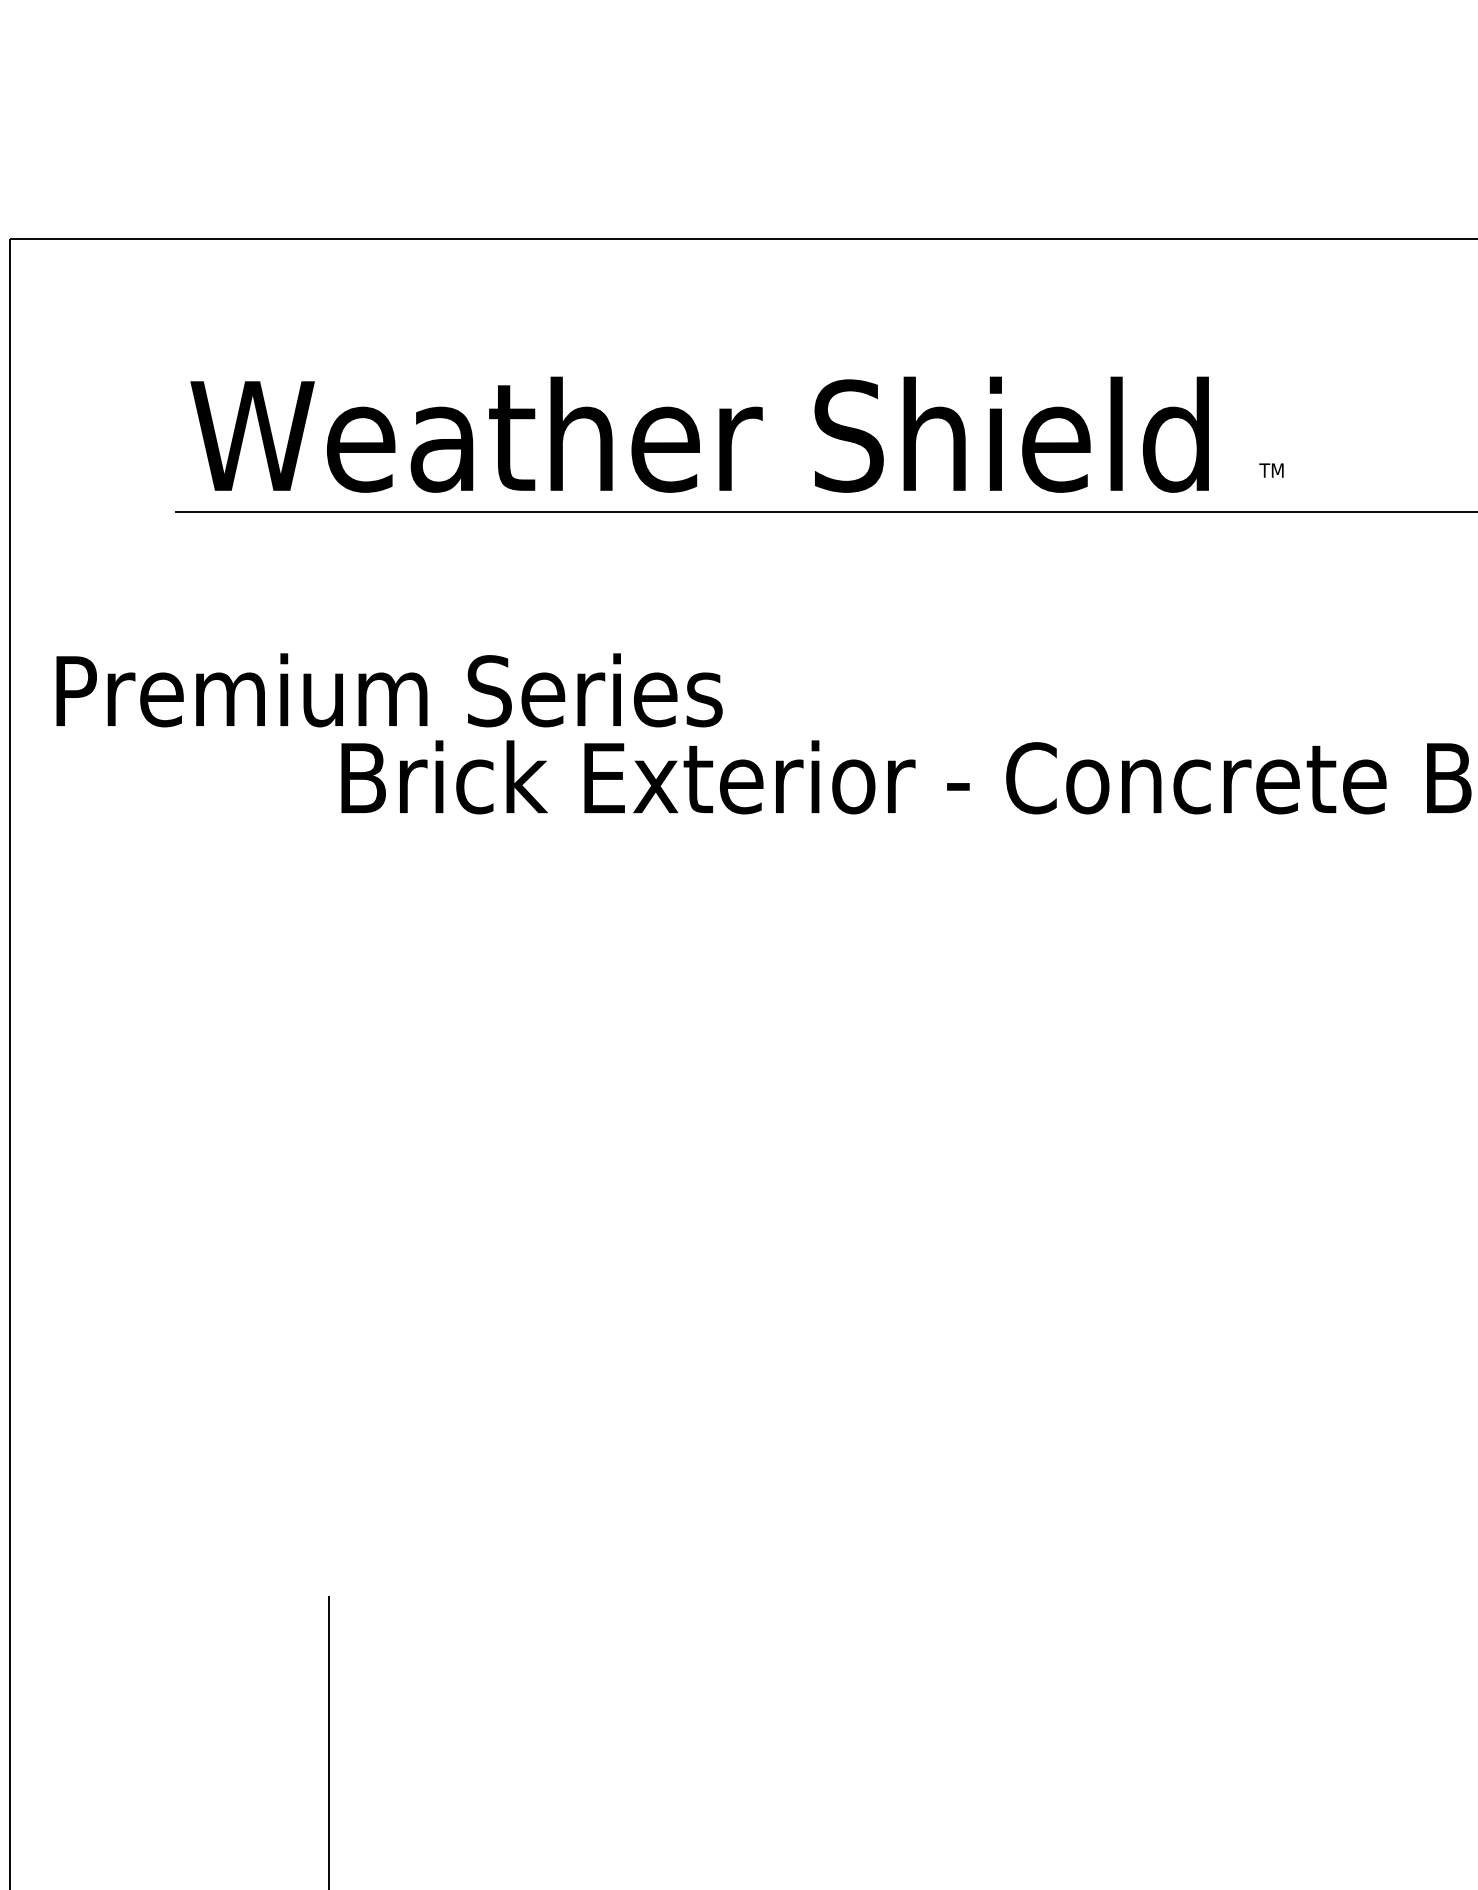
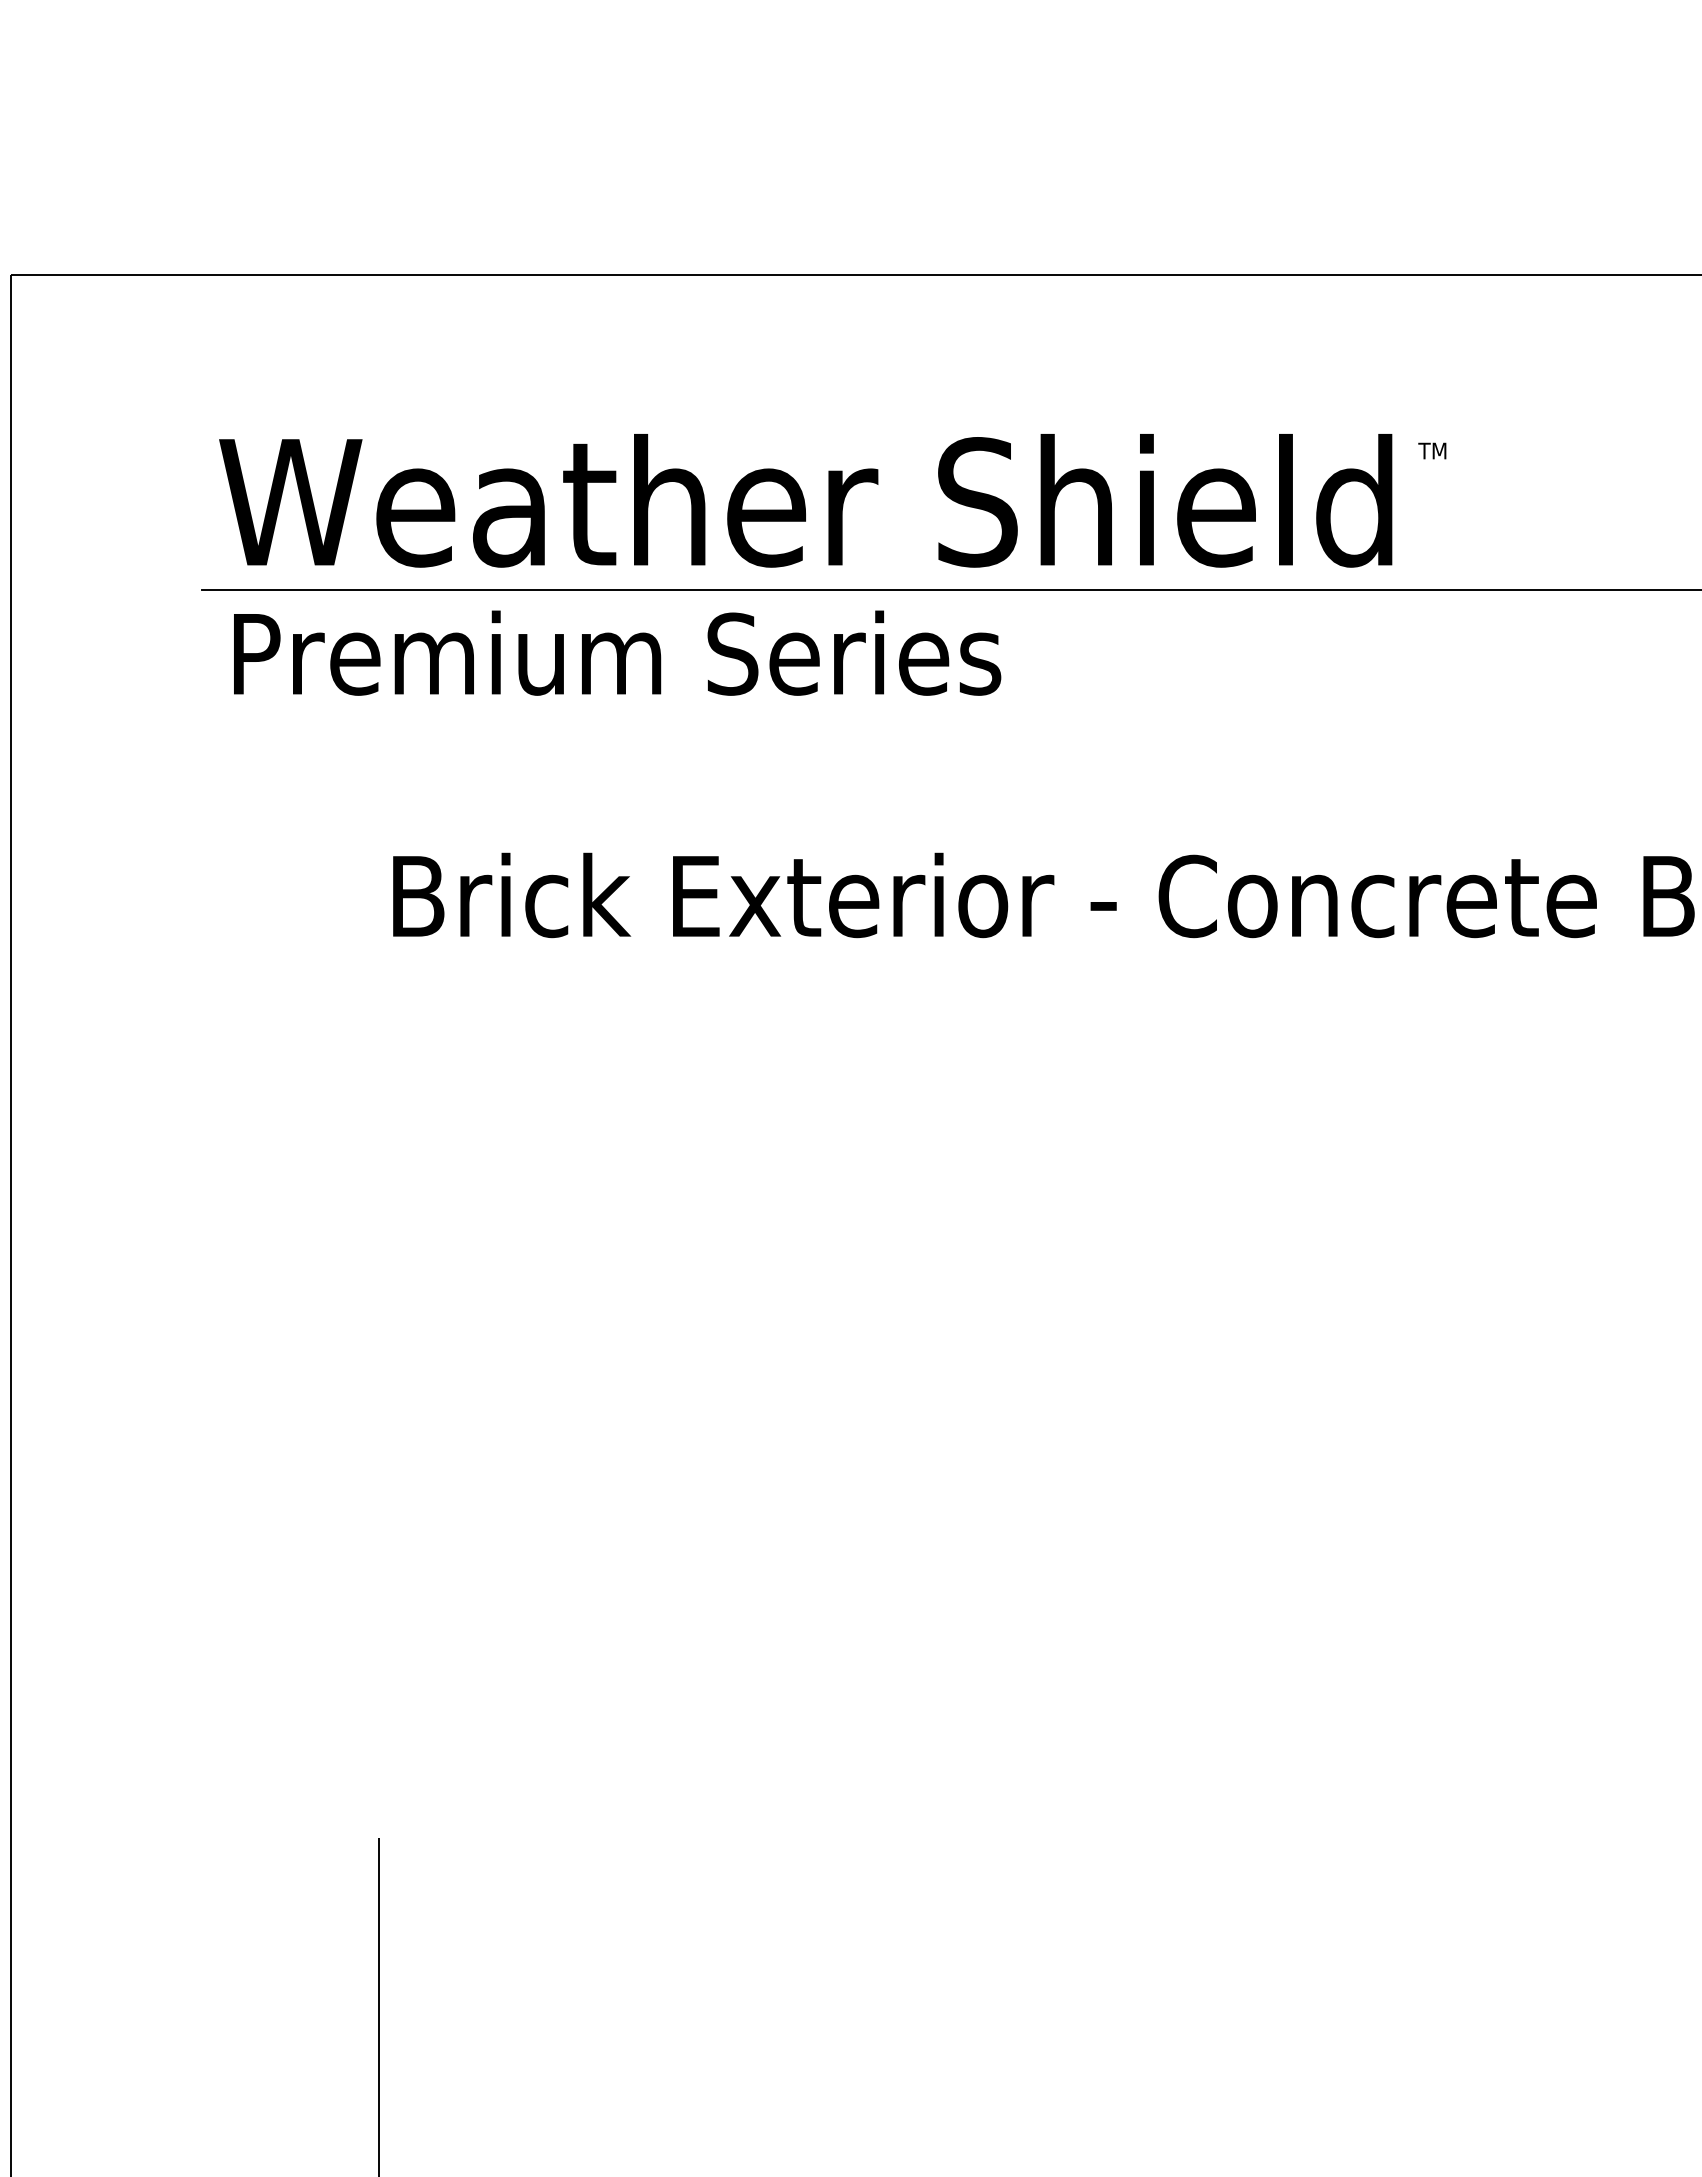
text: (1271, 470) -> (1432, 450), moved
text: (389, 689) -> (617, 652), moved

